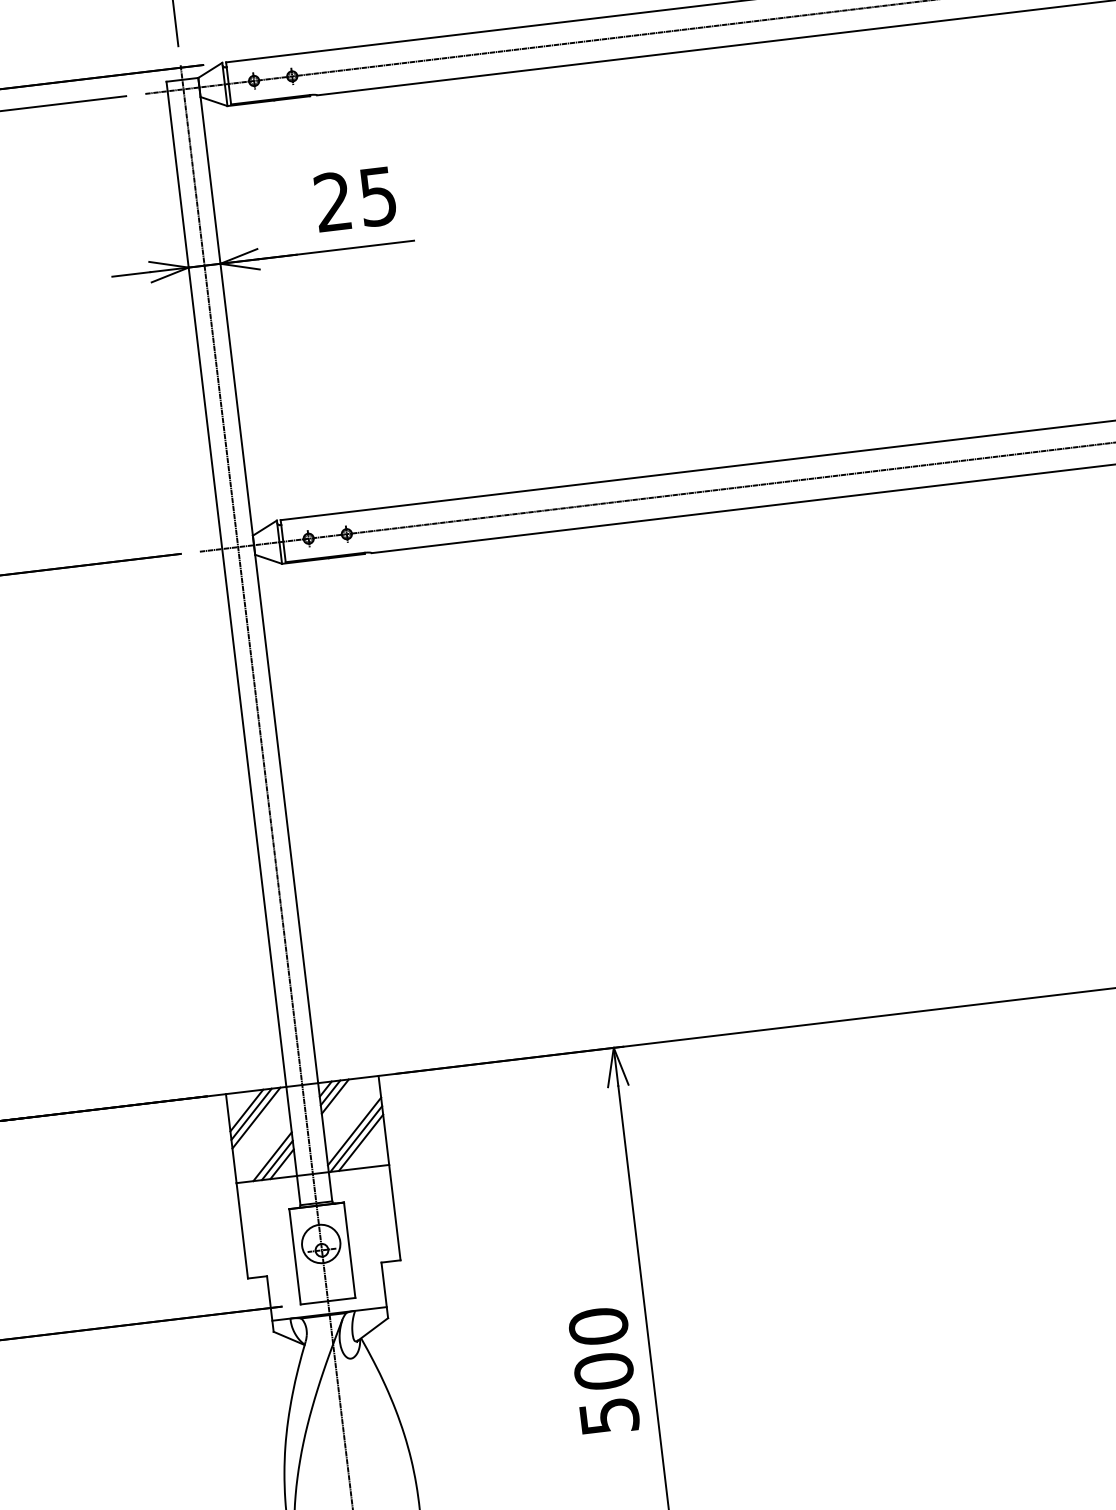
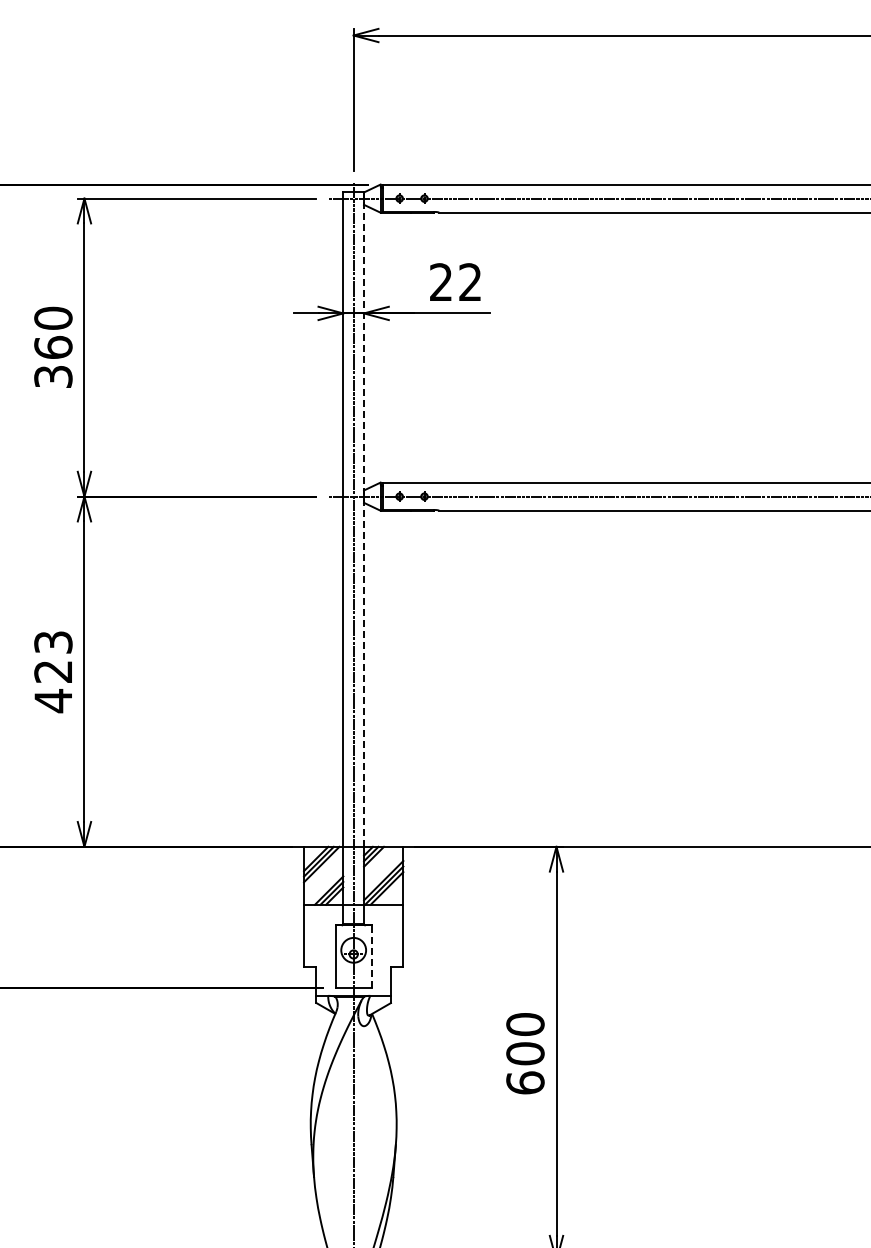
text: (378, 196) -> (470, 282), 25 -> 22
line: (258, 580) -> (364, 519), solid -> dashed
line: (349, 1250) -> (371, 956), solid -> dashed
text: (609, 1415) -> (525, 1082), 500 -> 600

